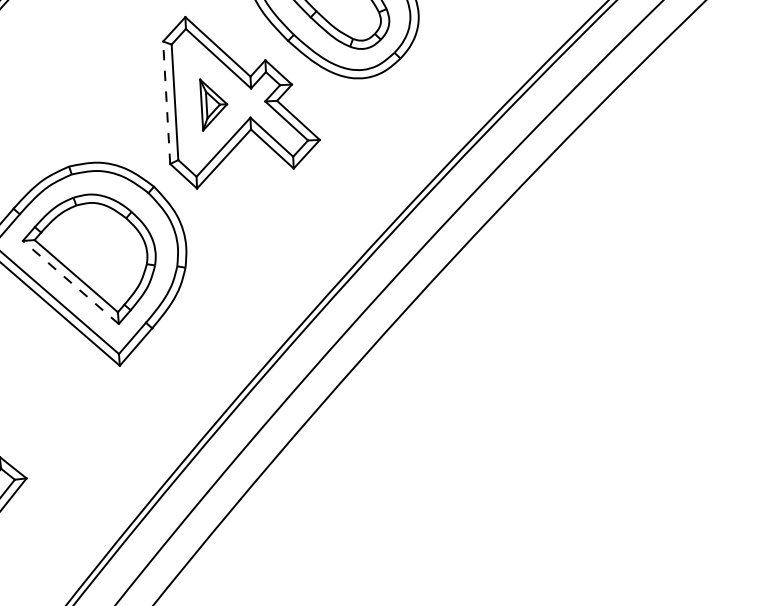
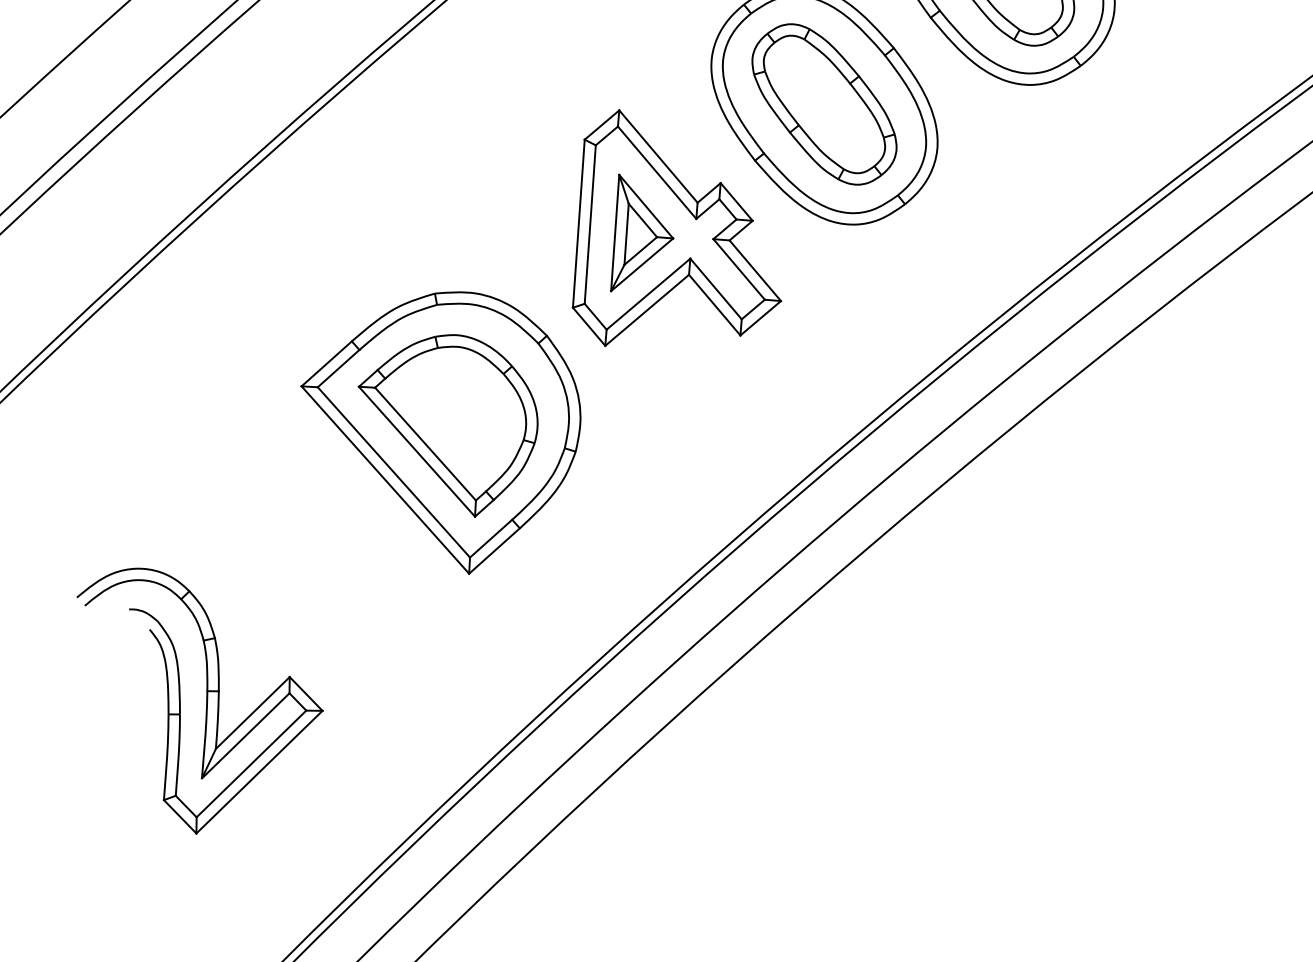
line: (166, 102) -> (578, 223), dashed -> solid
part: (213, 103) -> (642, 232), size x1.67
line: (70, 282) -> (416, 451), dashed -> solid

